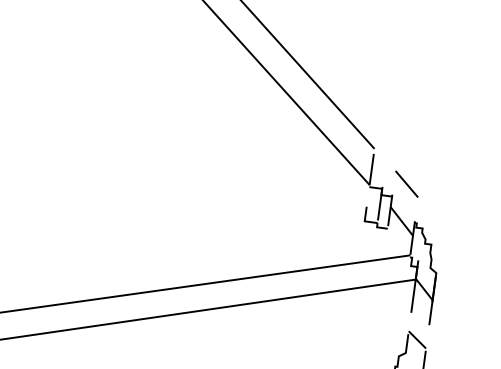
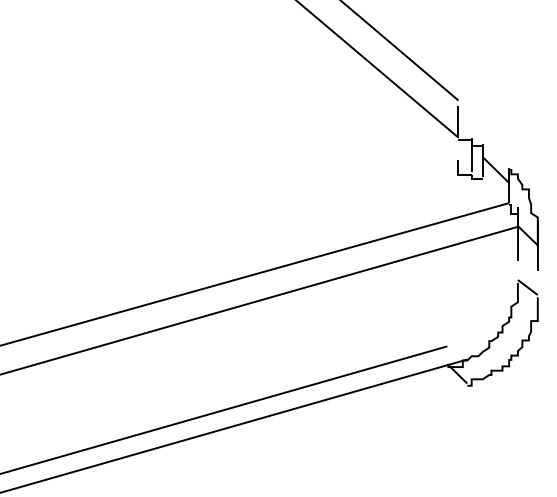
line: (406, 183) -> (495, 131), removed

